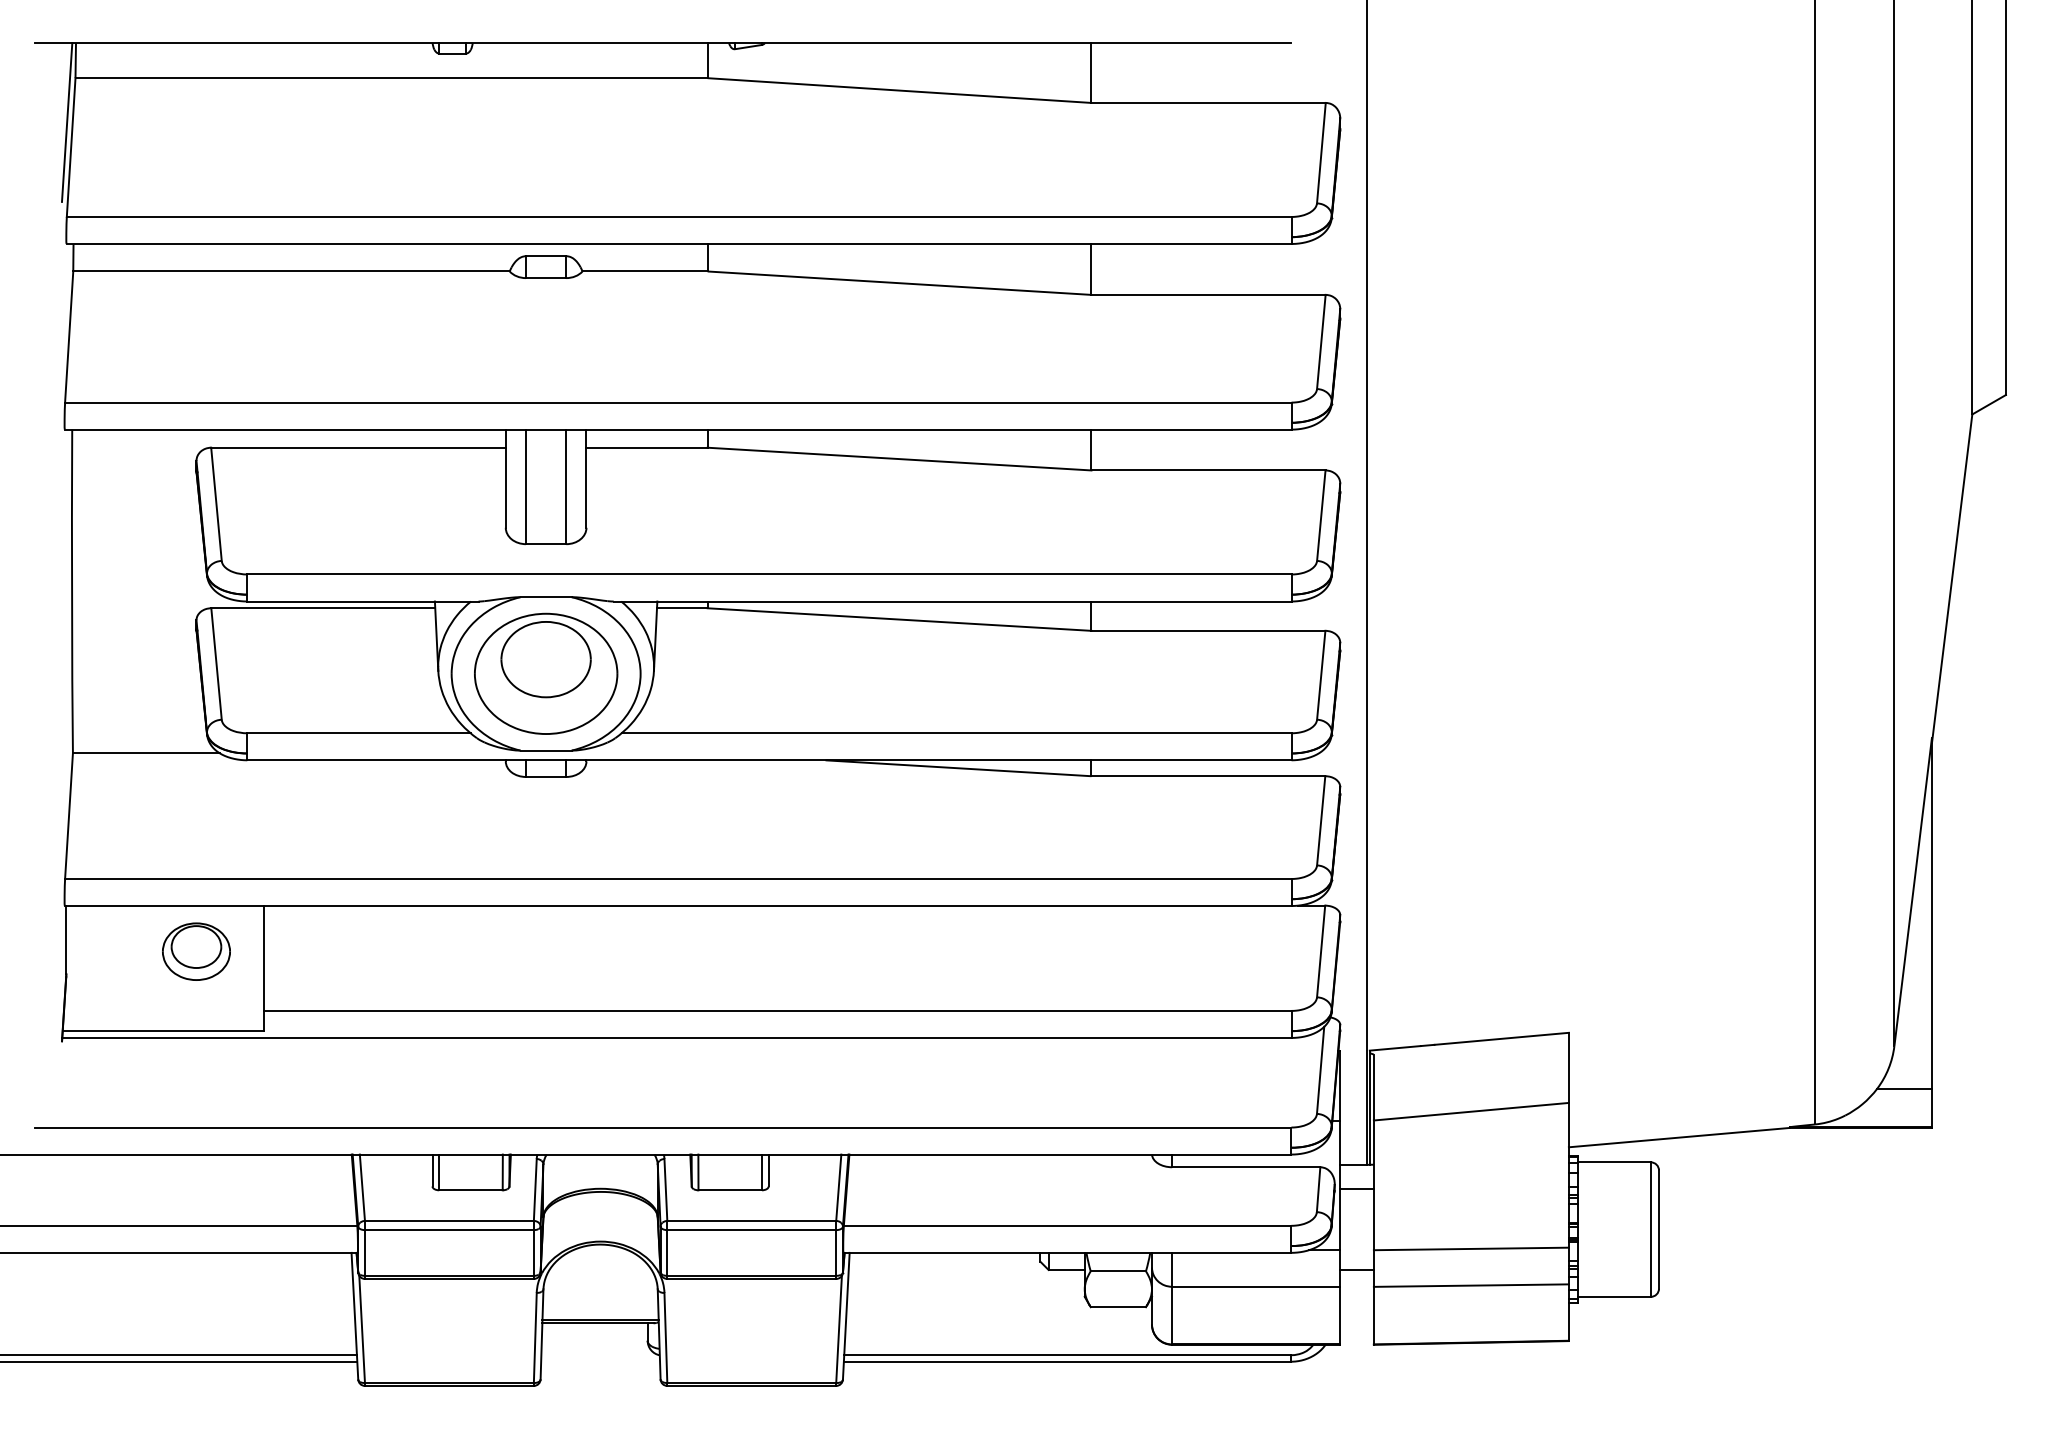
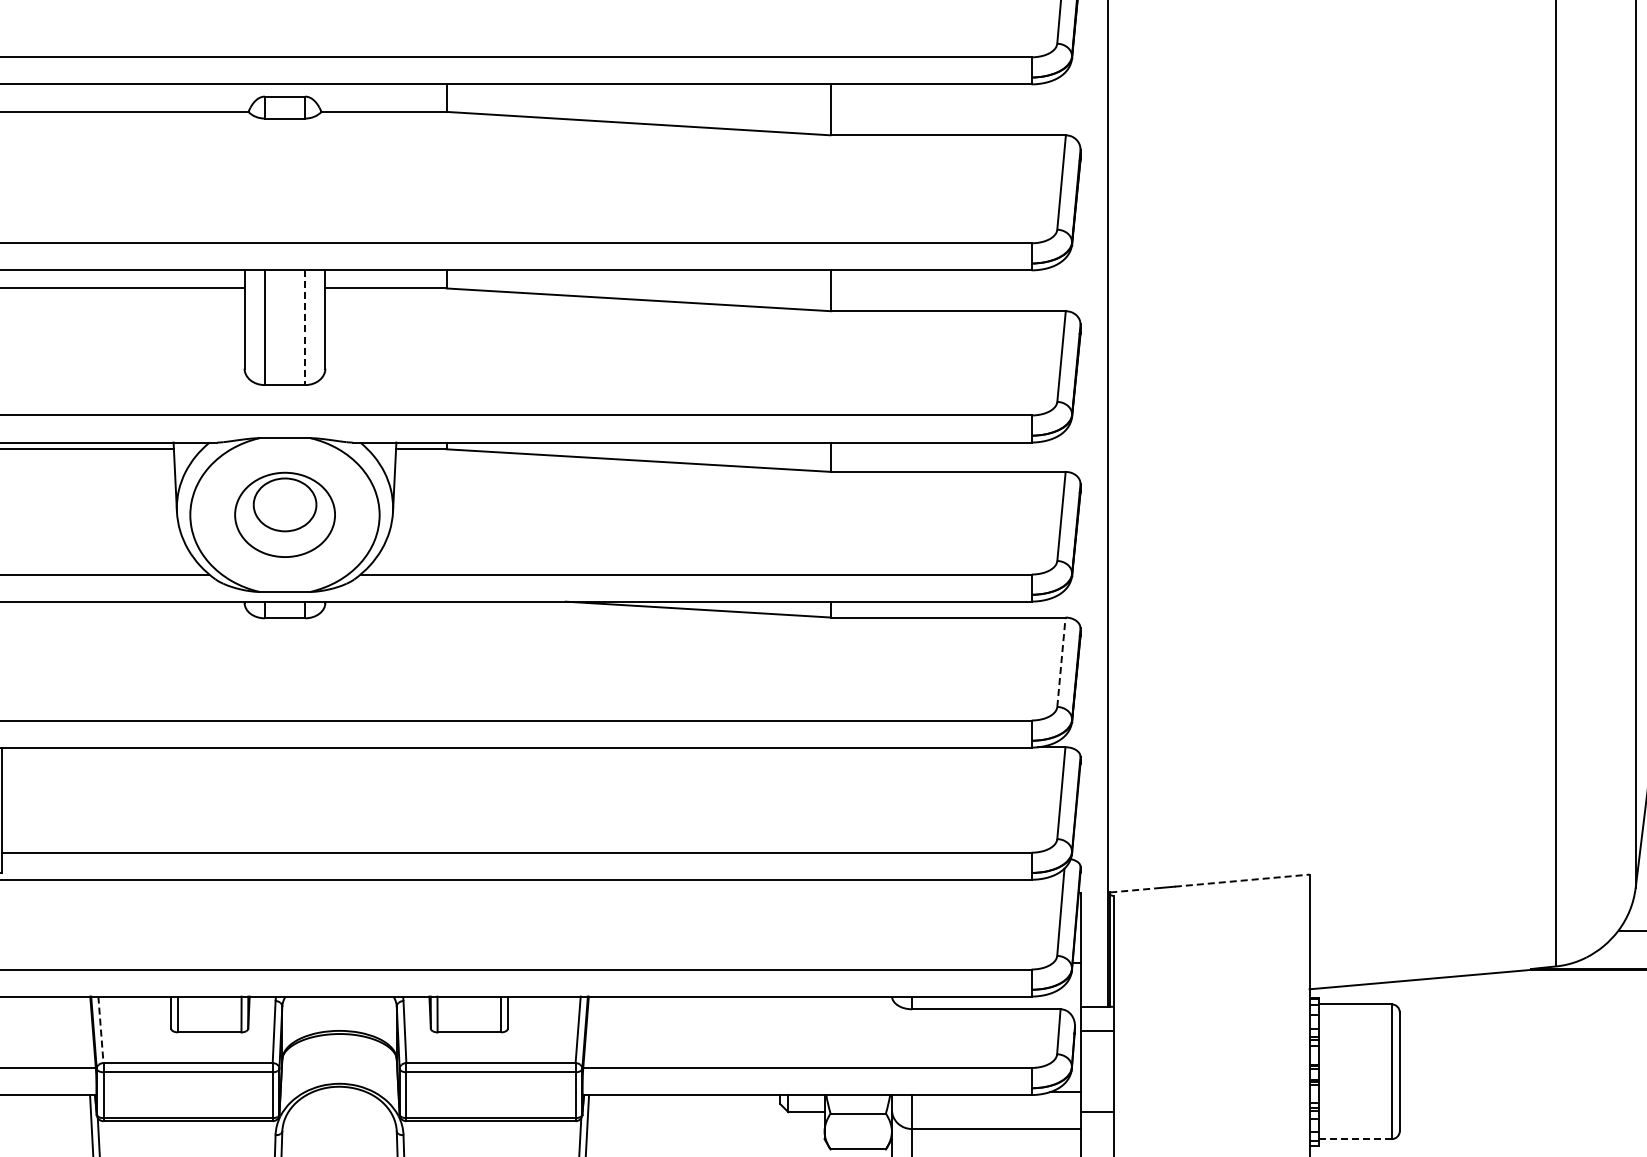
line: (566, 487) -> (305, 328), solid -> dashed
part: (546, 673) -> (285, 514), size x0.7
line: (1321, 820) -> (1061, 661), solid -> dashed
line: (1501, 1038) -> (1242, 880), solid -> dashed
line: (1395, 1048) -> (1135, 890), solid -> dashed
line: (1470, 1111) -> (1211, 953), removed
line: (362, 1188) -> (101, 1030), solid -> dashed
line: (1470, 1248) -> (1211, 1090), removed
line: (1470, 1285) -> (1211, 1127), removed
line: (1614, 1296) -> (1355, 1138), solid -> dashed

